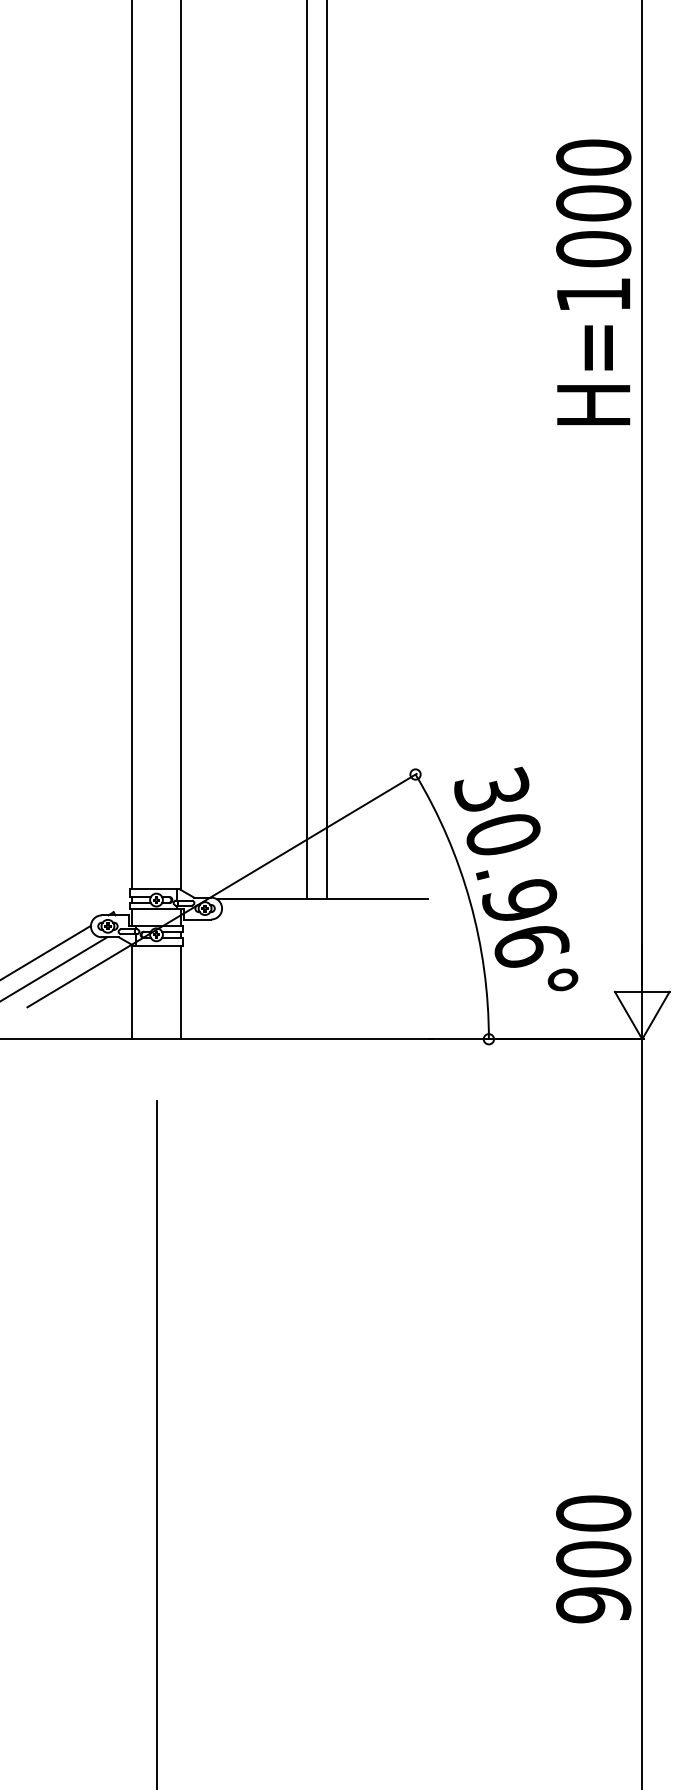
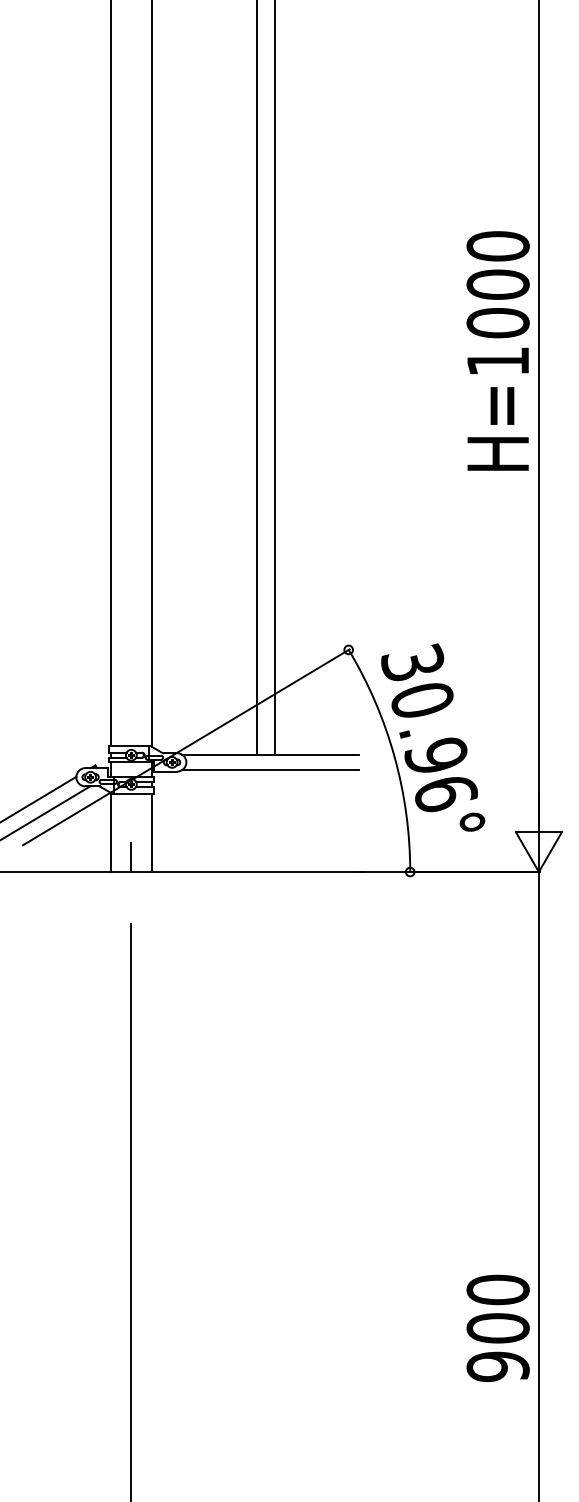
text: (592, 281) -> (497, 350), moved
line: (322, 918) -> (270, 770), added
line: (156, 1020) -> (131, 856), added
text: (592, 1559) -> (497, 1328), moved

